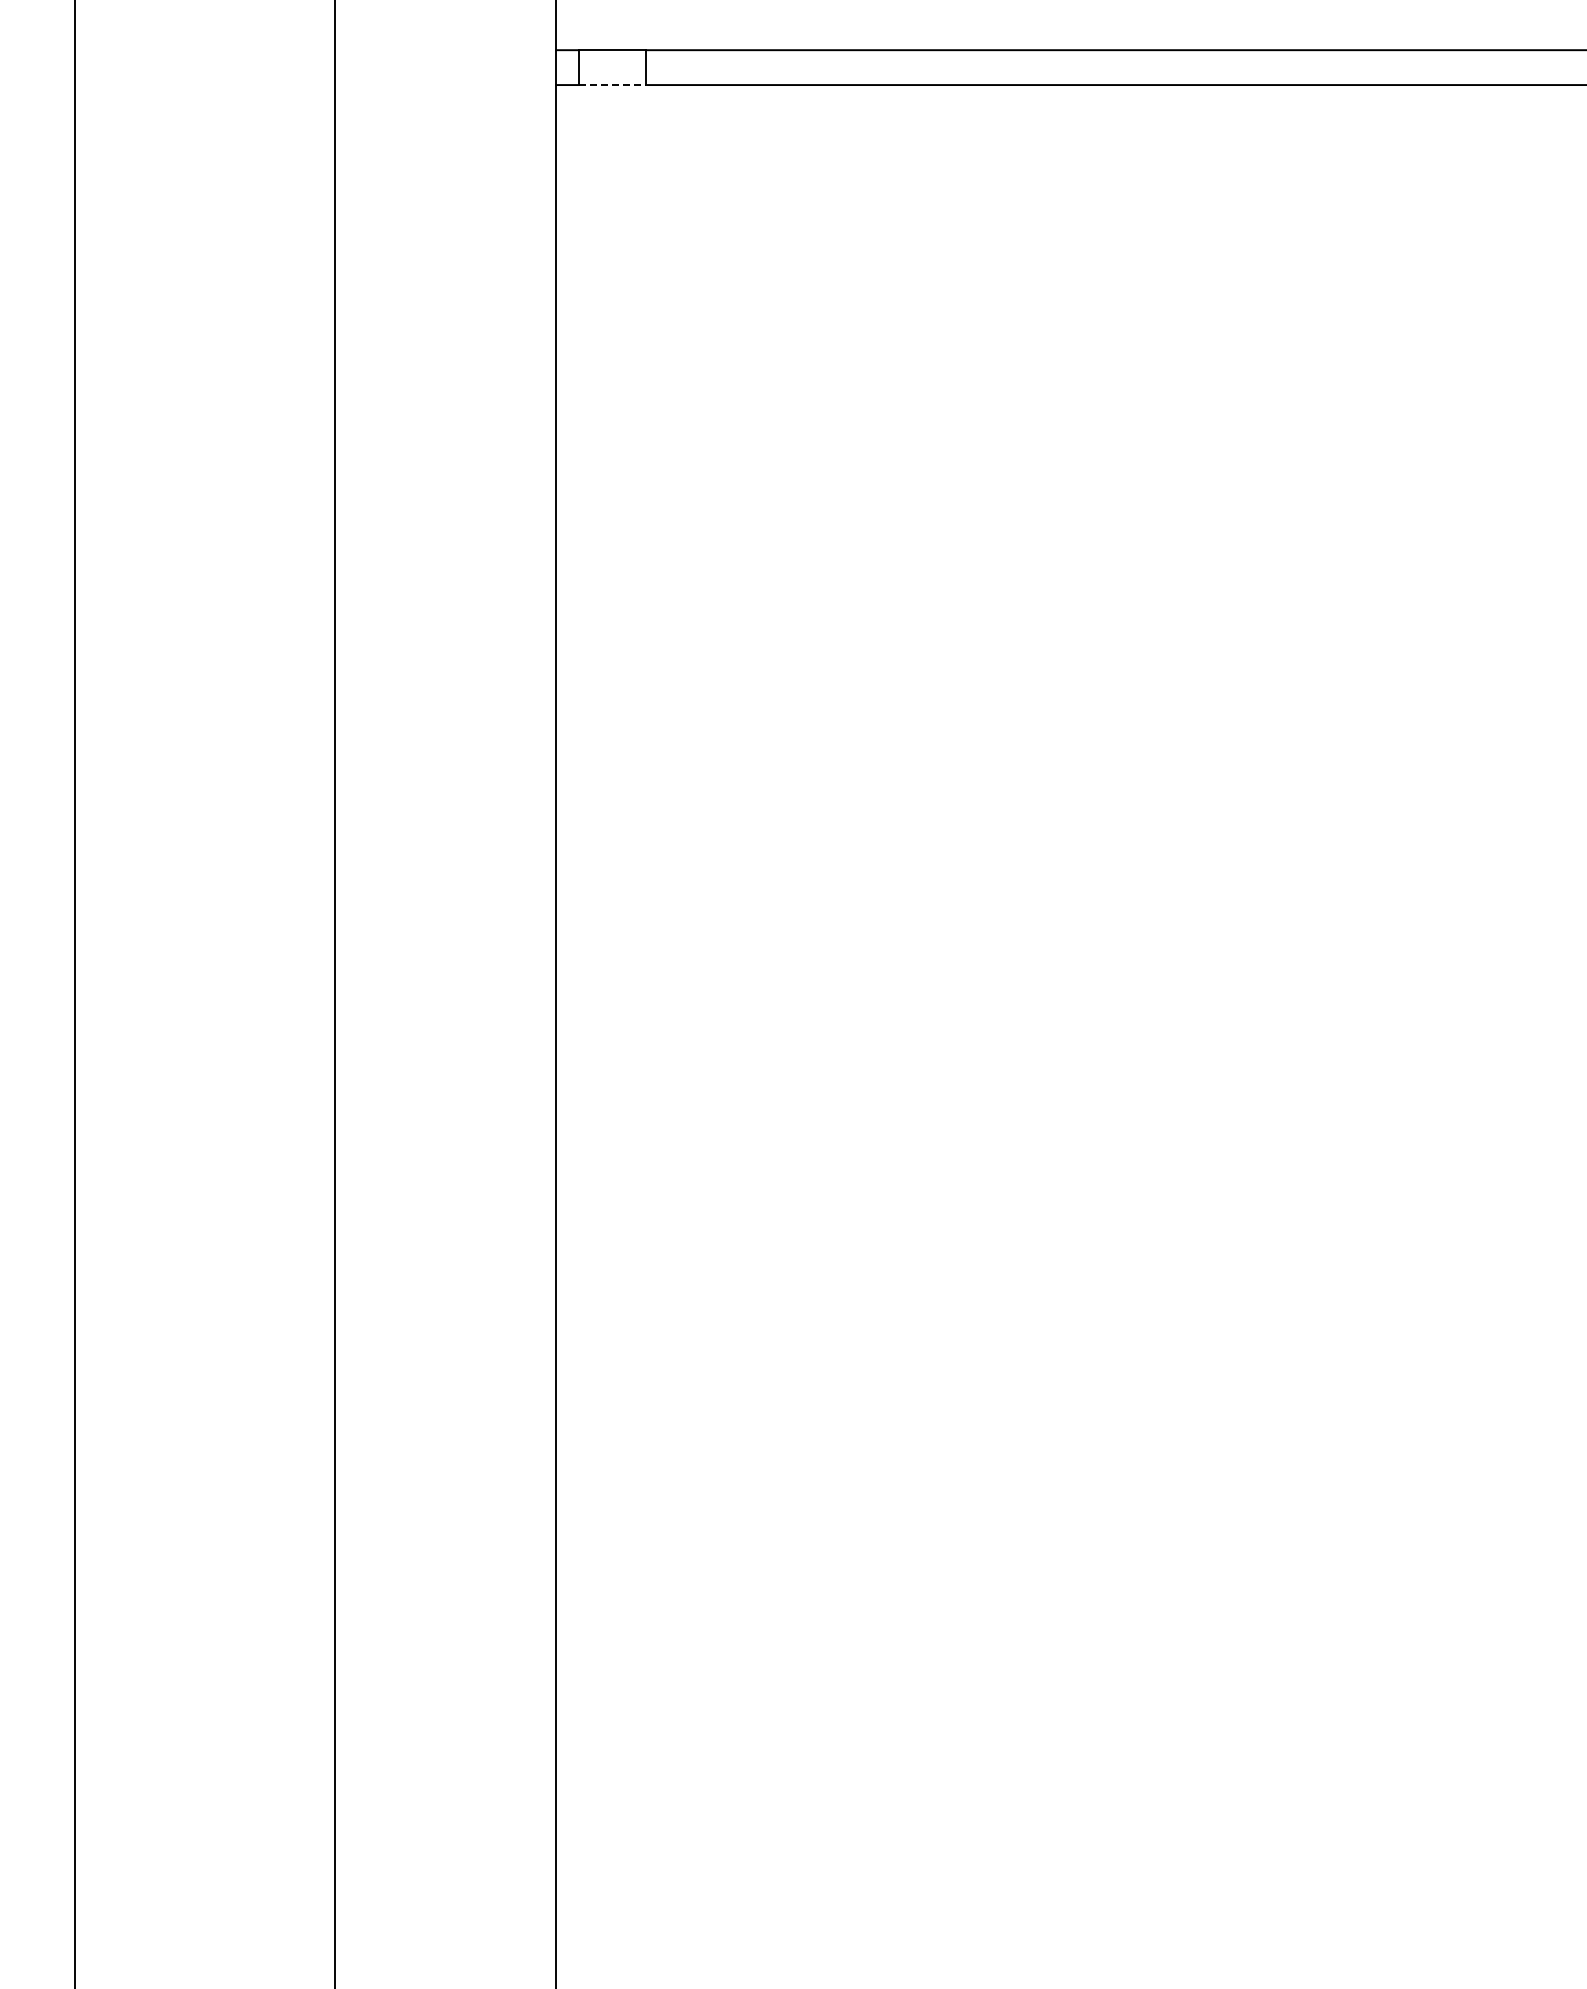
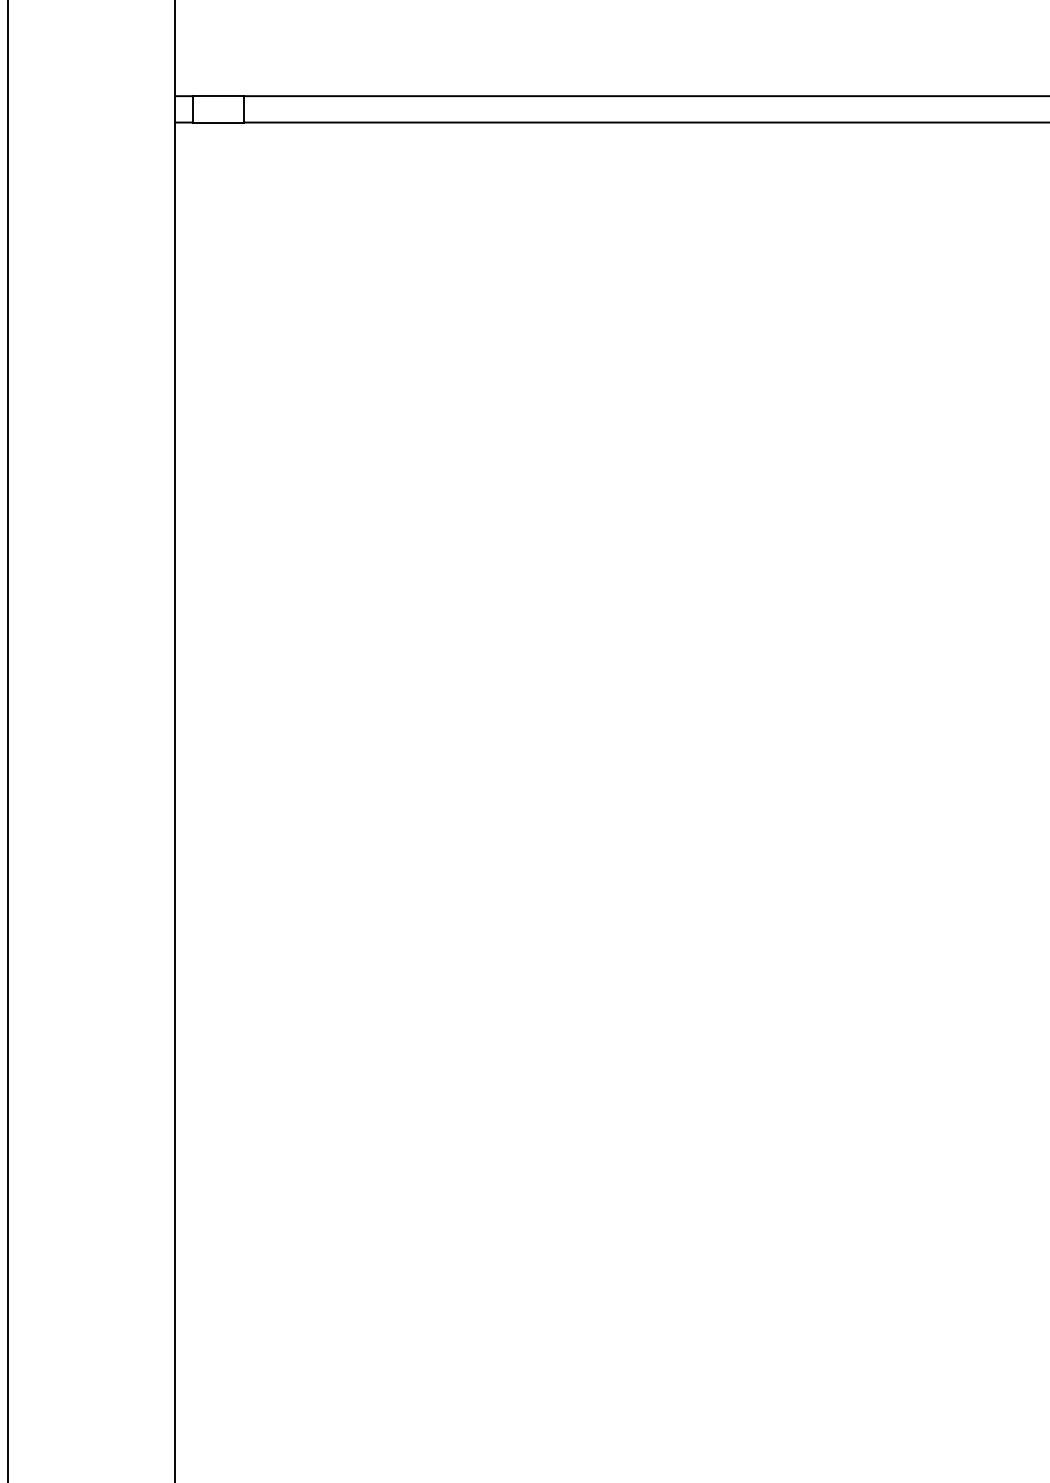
line: (612, 85) -> (218, 122), dashed -> solid

